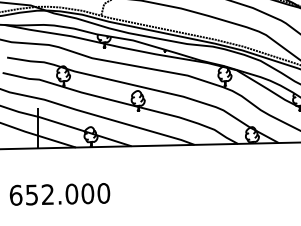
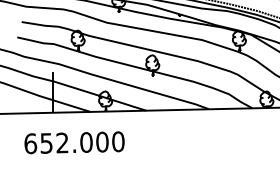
text: (59, 194) -> (74, 142), moved

